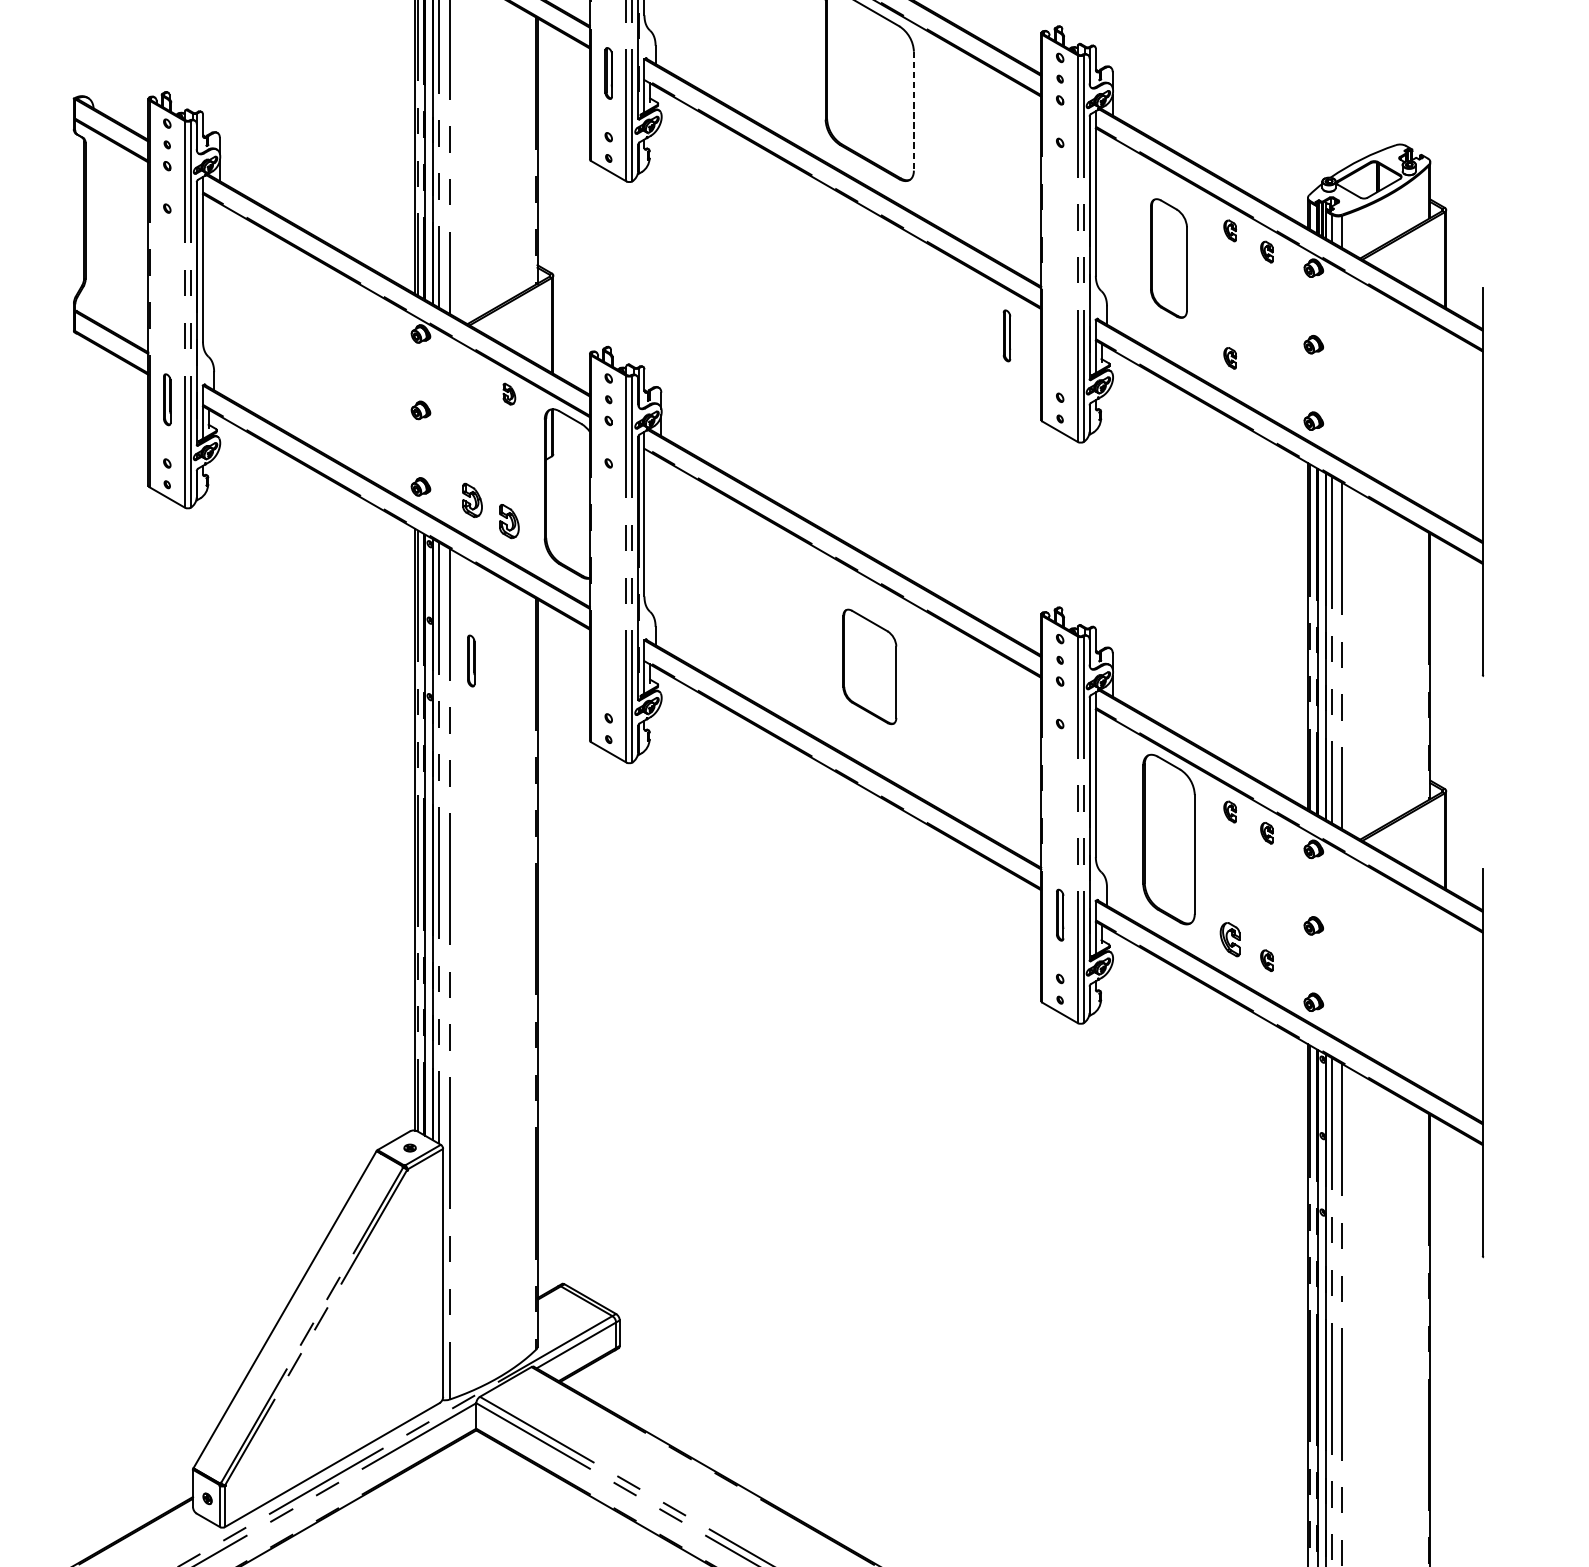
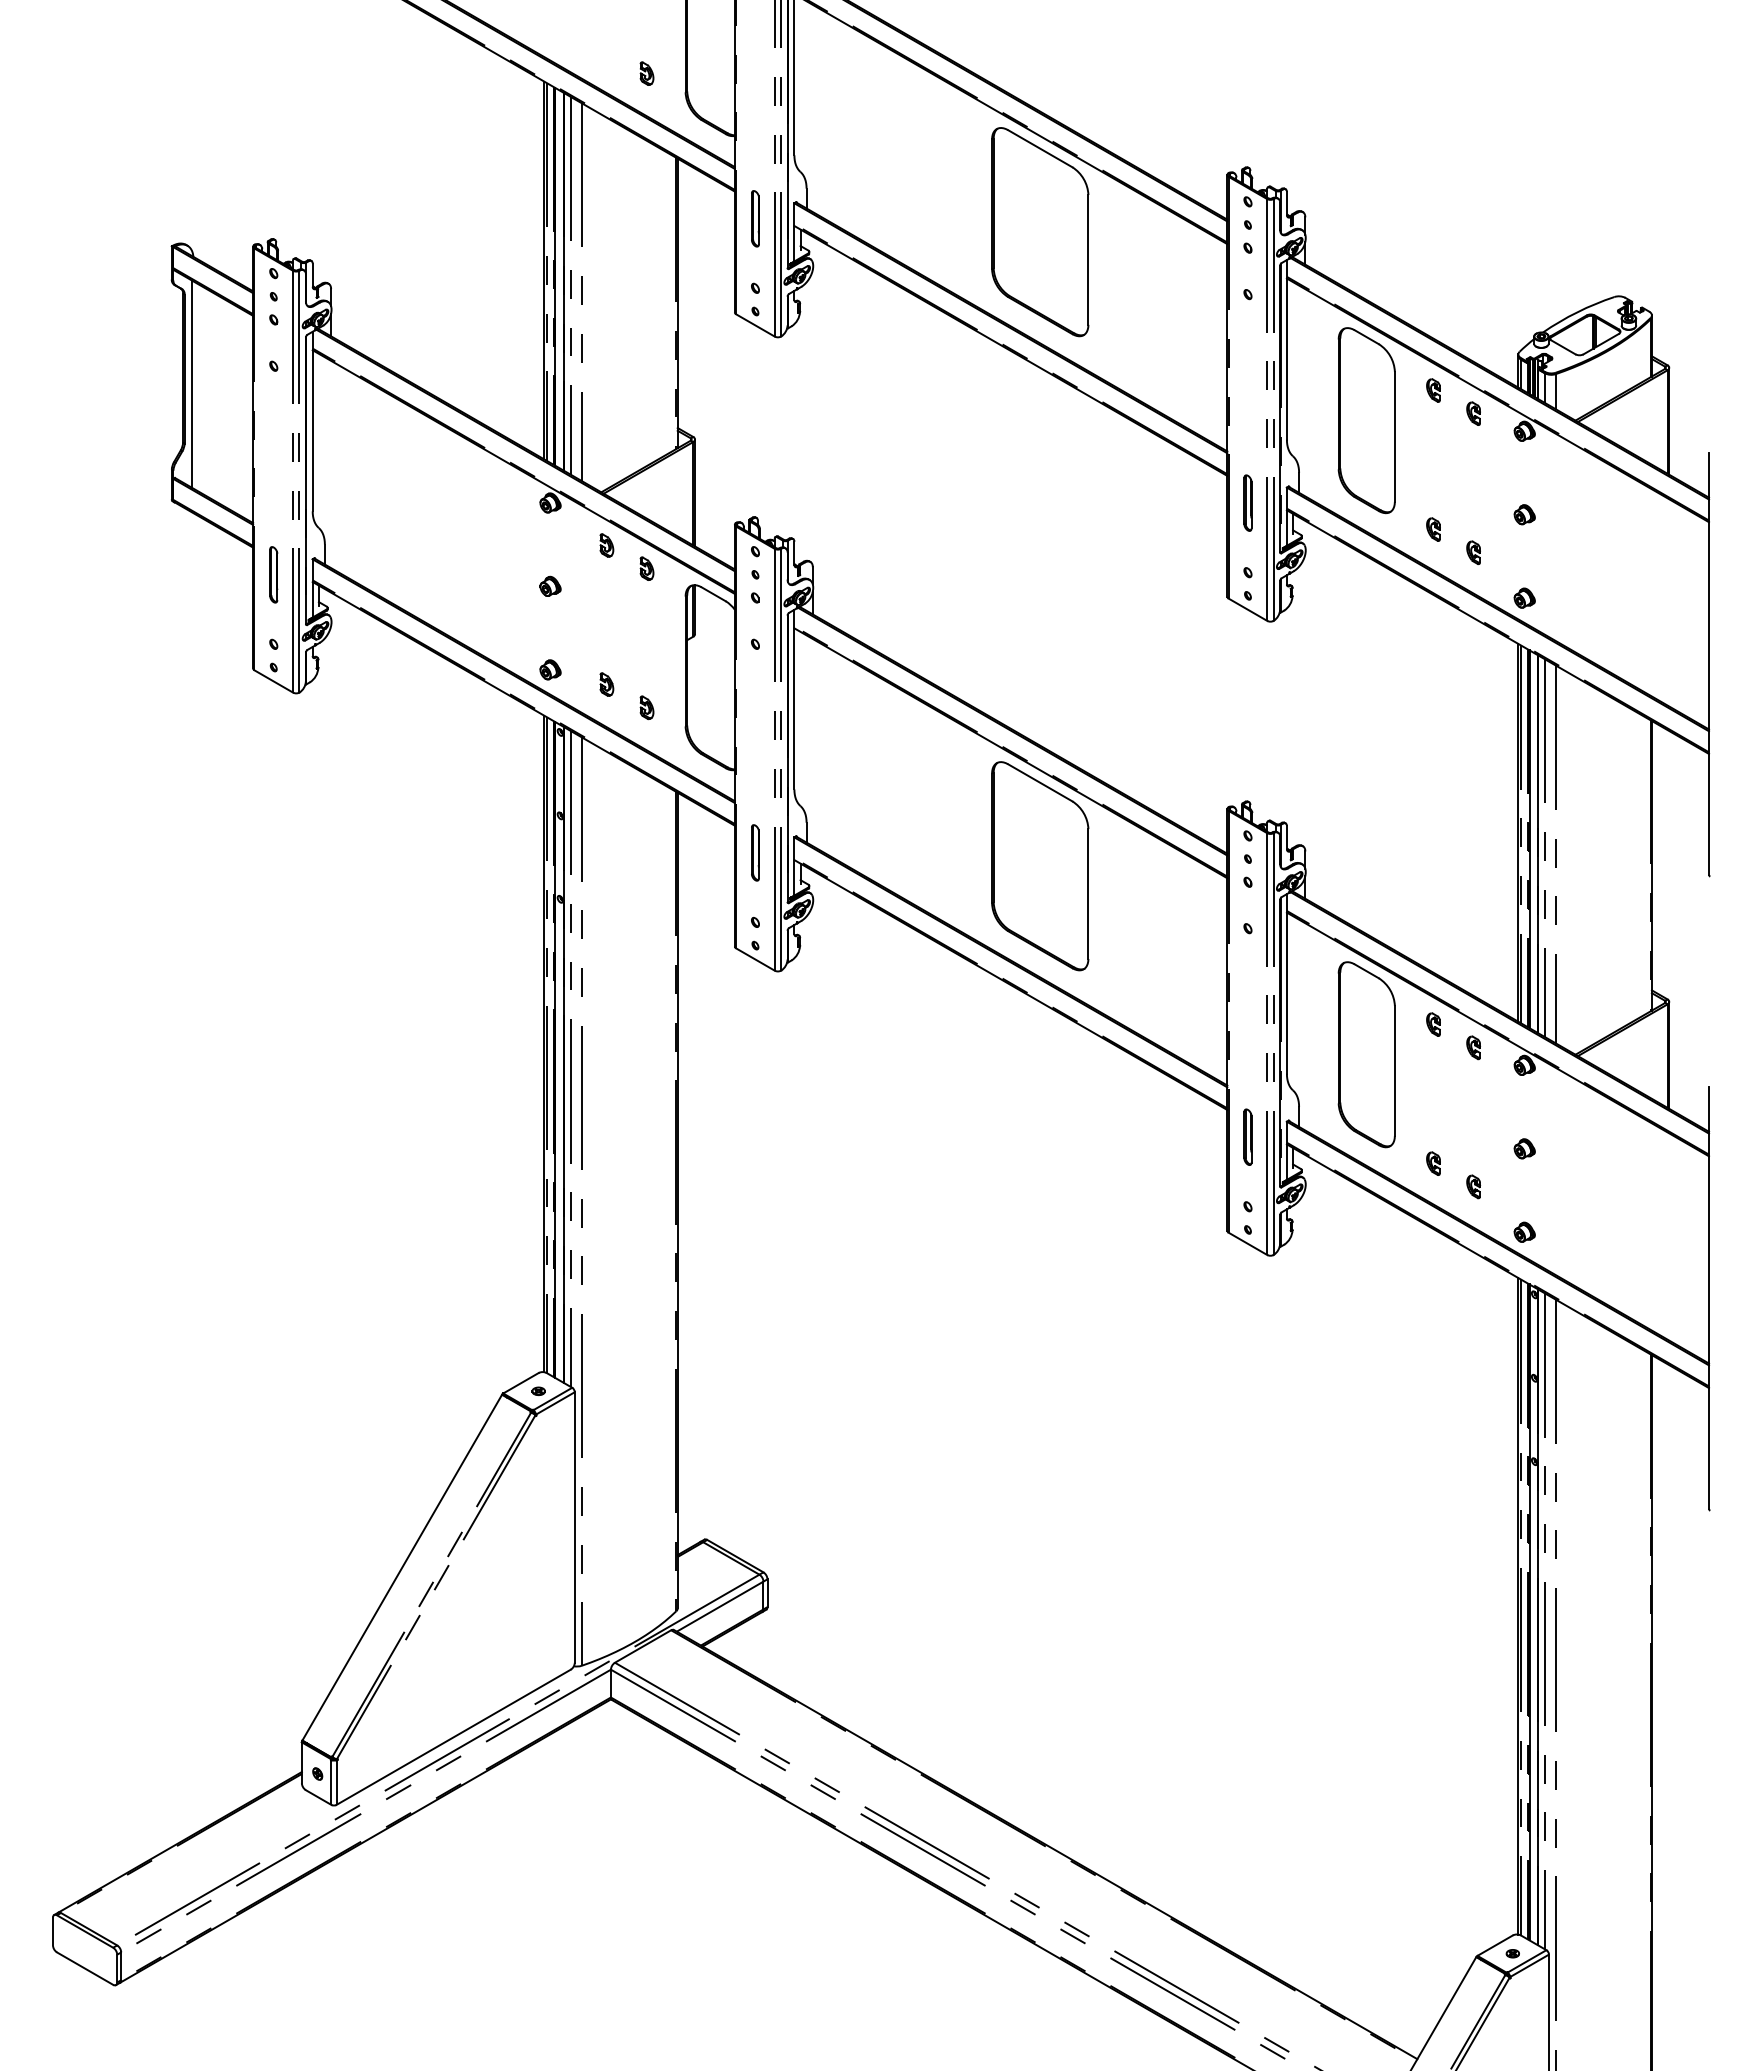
line: (913, 110) -> (1088, 259), dashed -> solid
line: (91, 224) -> (191, 383), added
part: (1168, 258) -> (1366, 420), size x1.43
part: (1006, 335) -> (1247, 502), moved
part: (472, 372) -> (606, 545), added
part: (1266, 379) -> (1473, 552), added
part: (472, 500) -> (606, 684), size x0.62
part: (508, 521) -> (646, 707), size x0.62
part: (471, 660) -> (755, 852), moved
part: (870, 667) -> (1040, 866), size x1.67
part: (1230, 939) -> (1433, 1163), size x0.62

